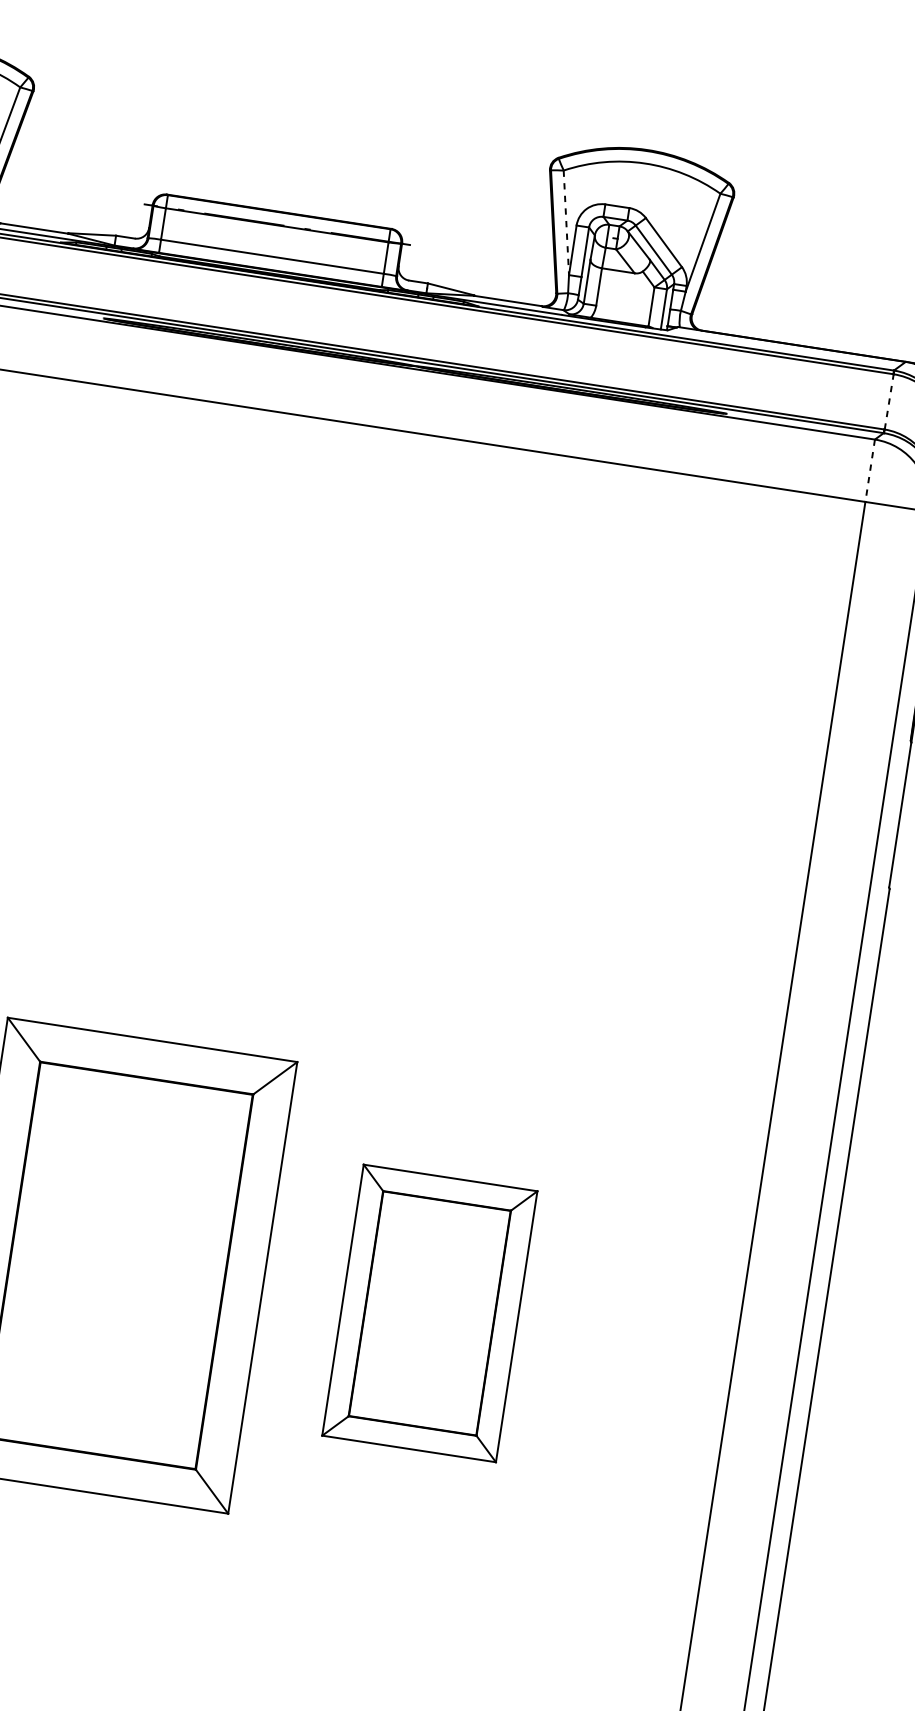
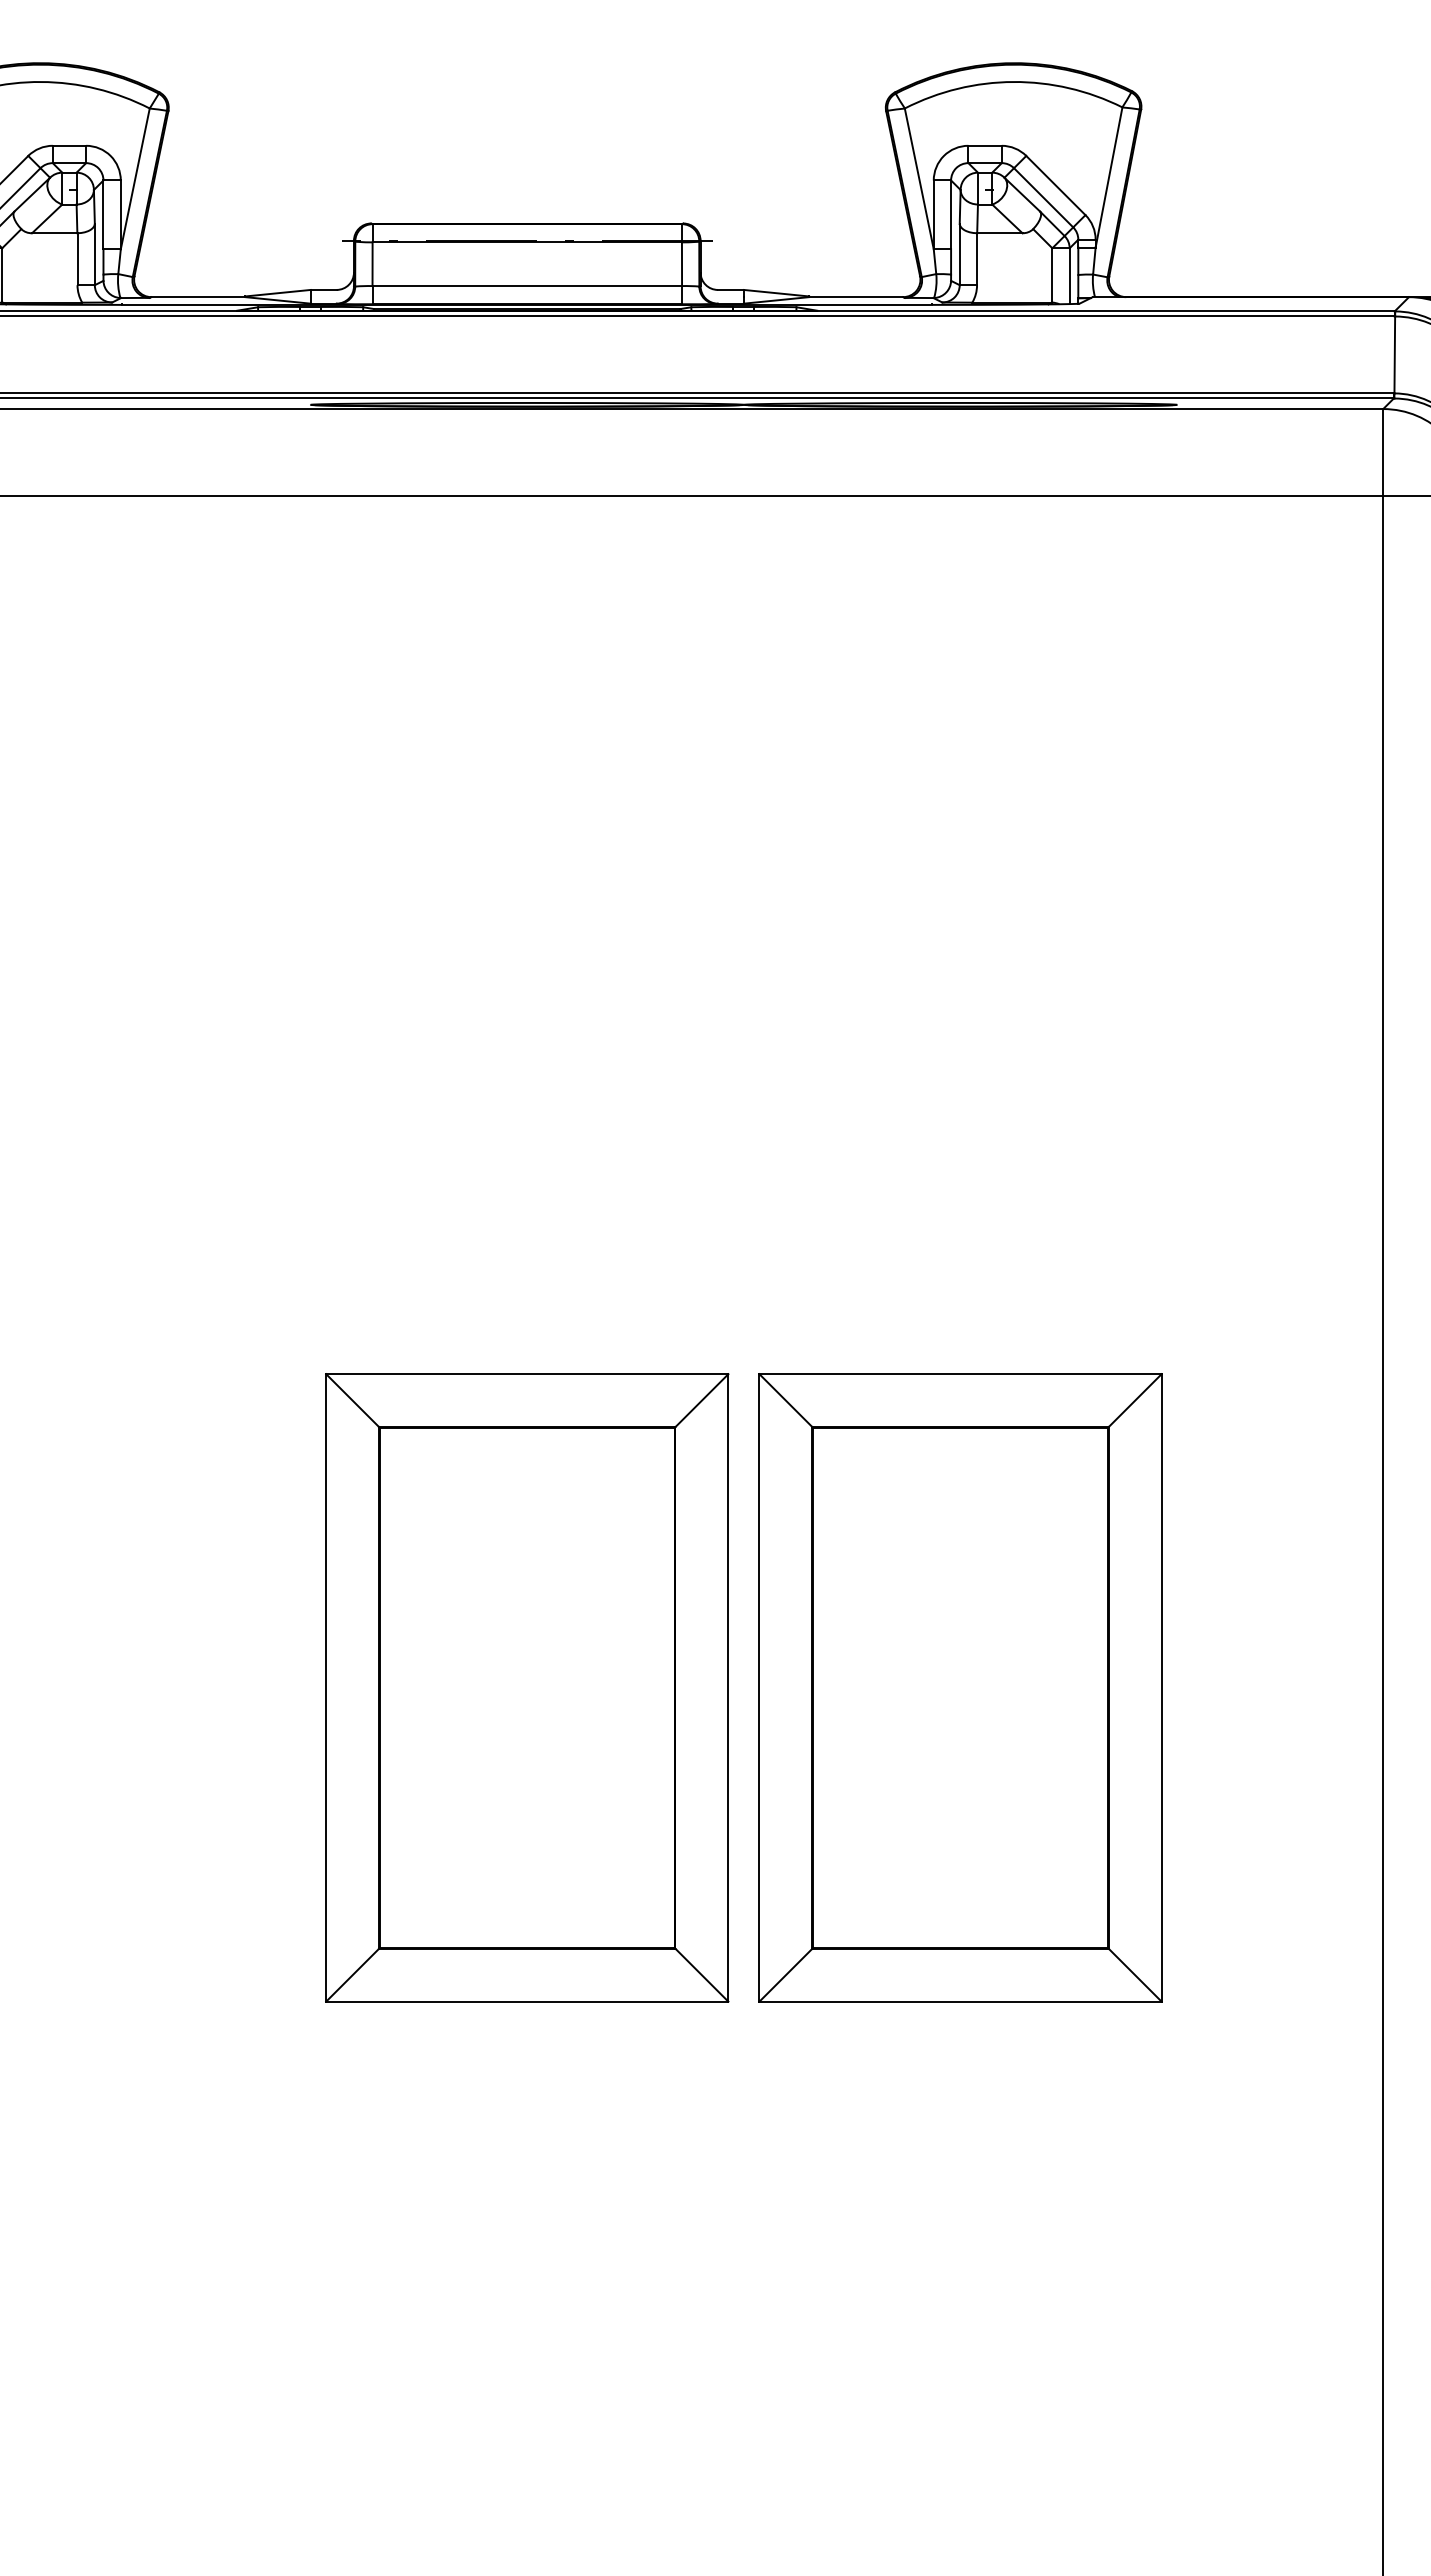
line: (566, 222) -> (919, 178), dashed -> solid
line: (889, 401) -> (1394, 354), dashed -> solid
line: (870, 470) -> (1383, 452), dashed -> solid
part: (429, 1313) -> (960, 1687), size x1.67

